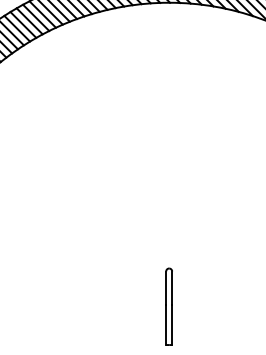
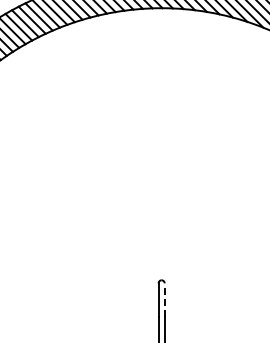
line: (172, 288) -> (165, 300), solid -> dashed

